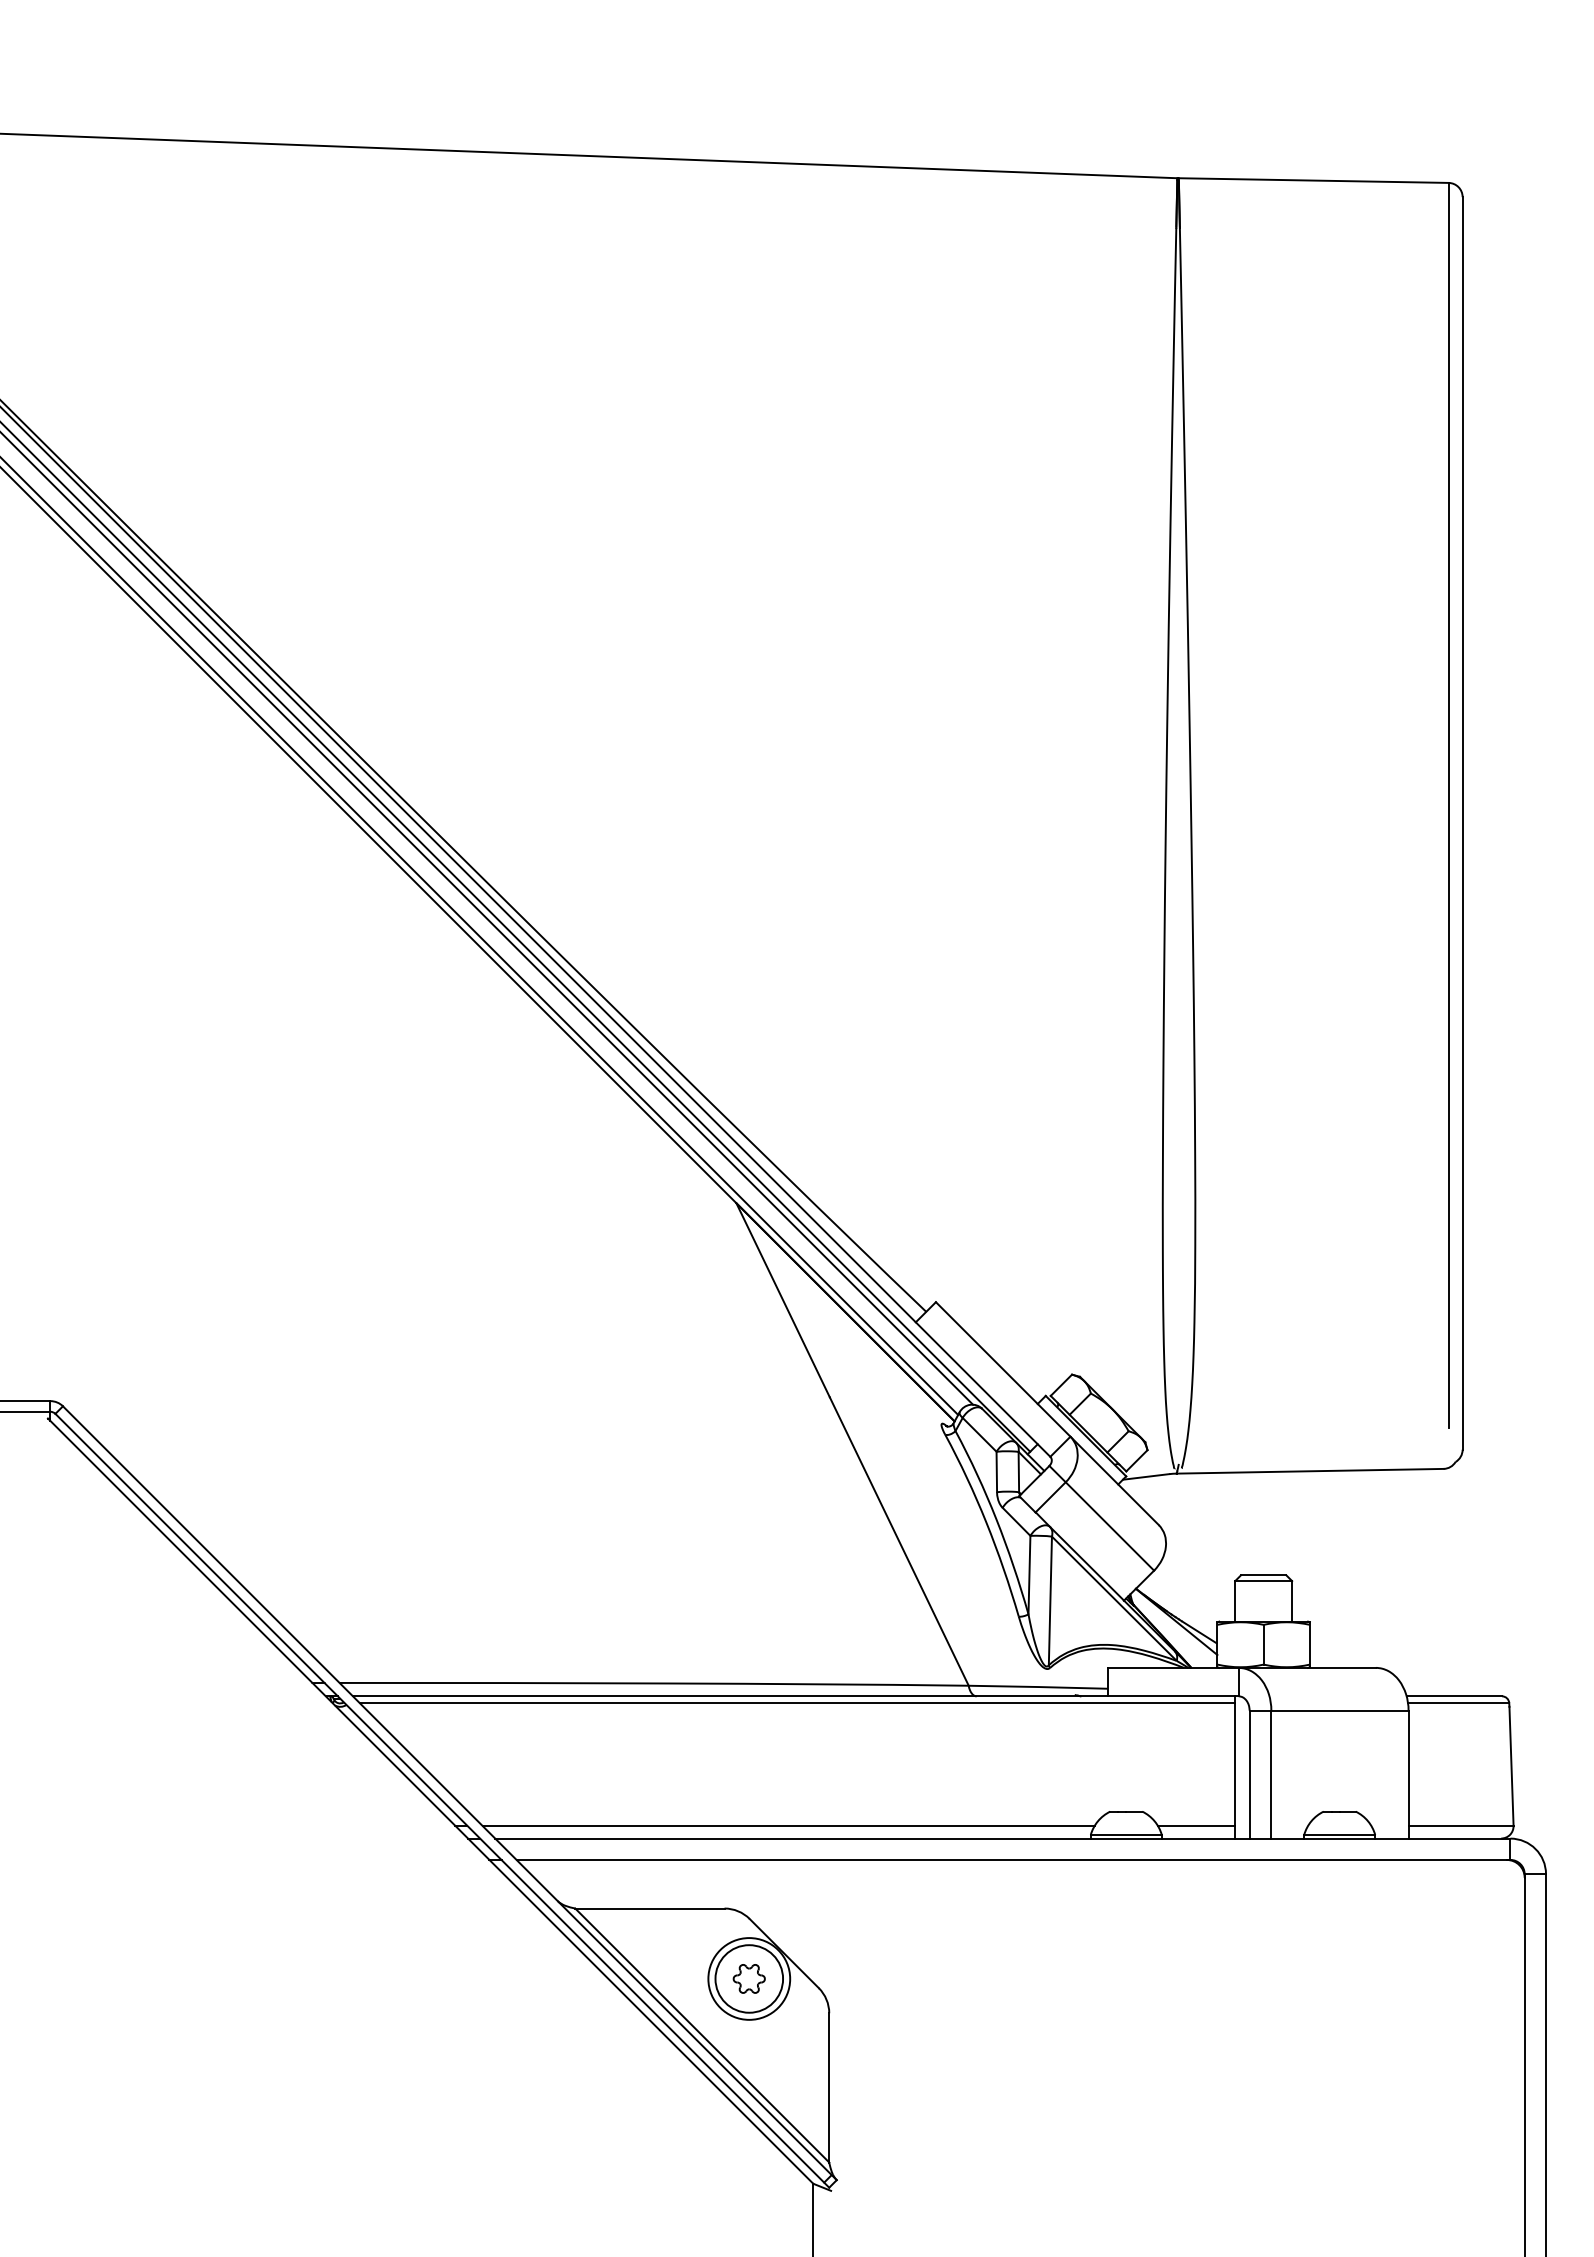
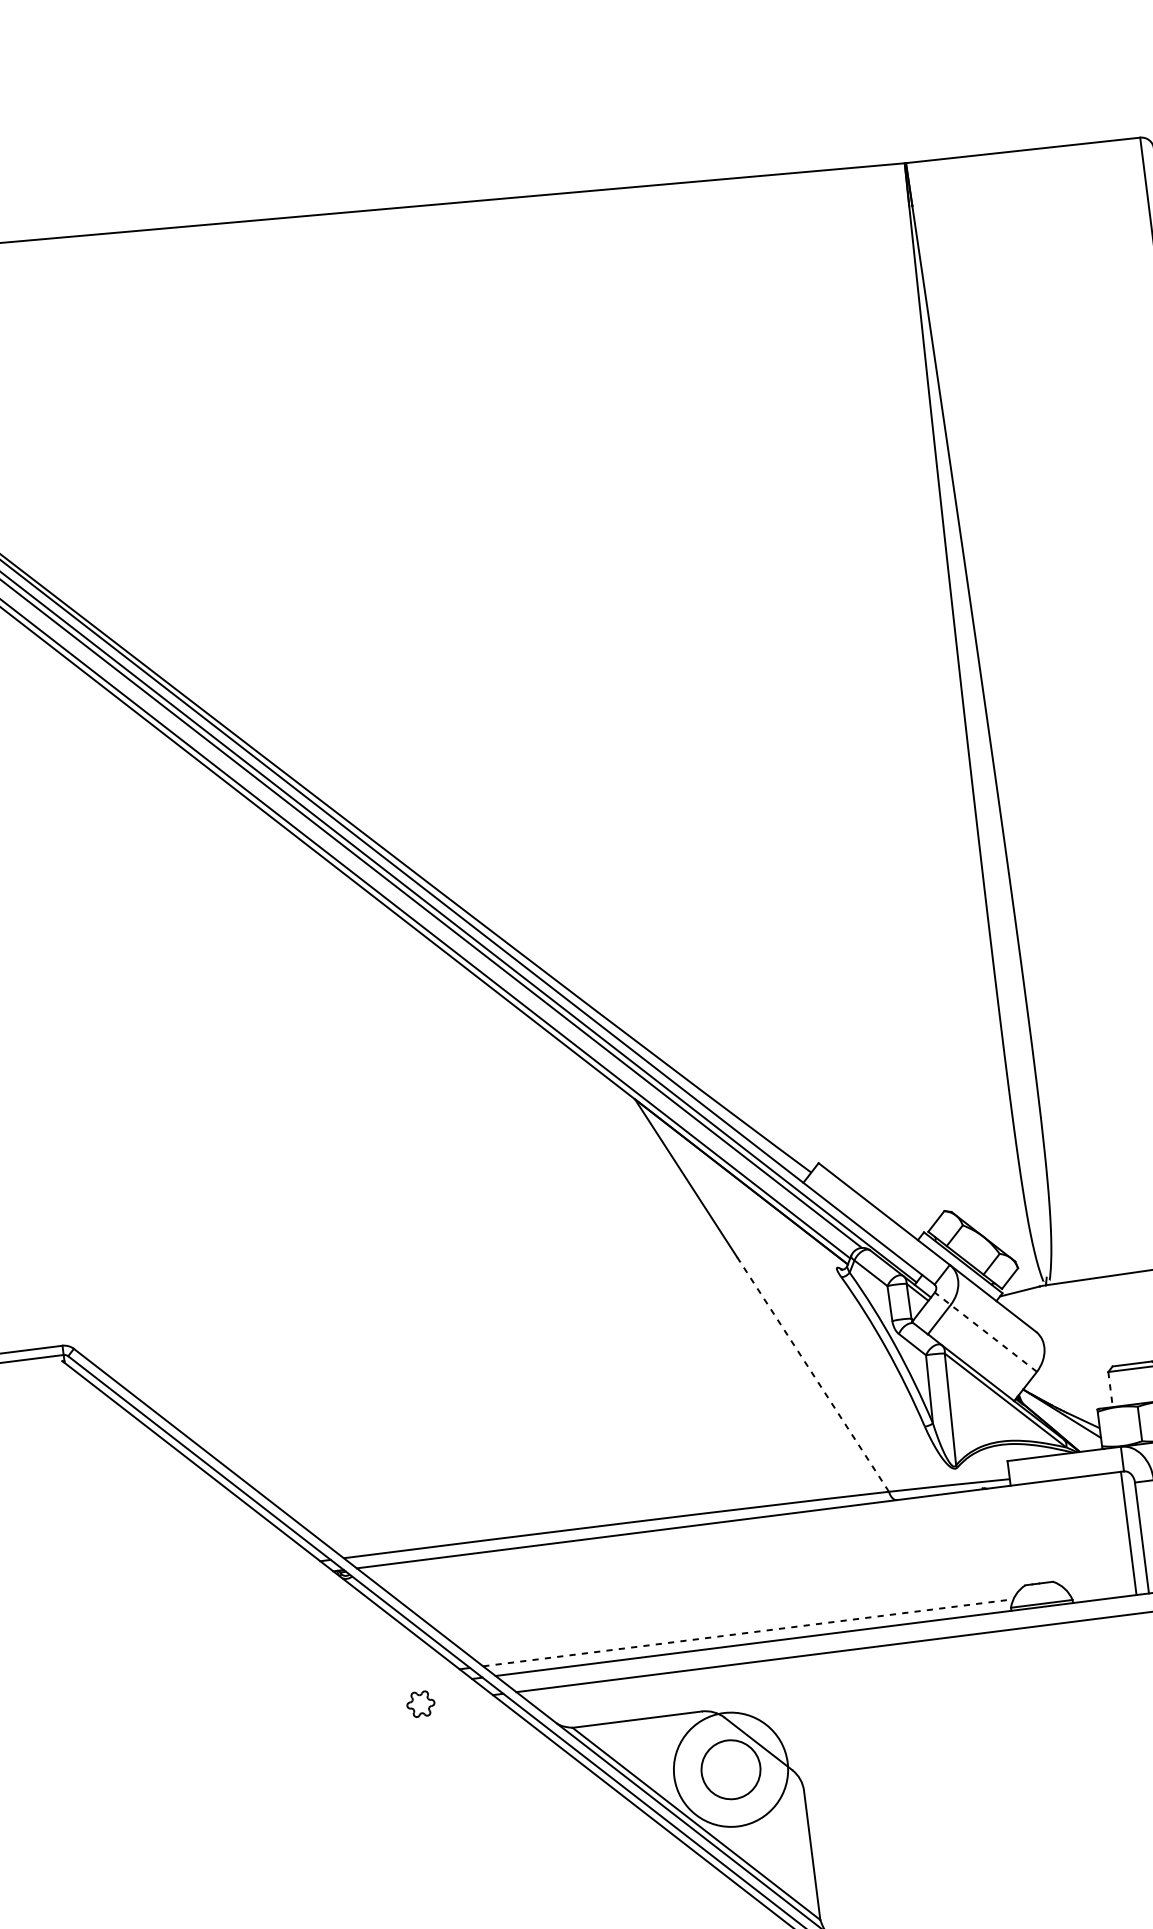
line: (1101, 1517) -> (985, 1331), solid -> dashed
line: (899, 1541) -> (813, 1374), solid -> dashed
line: (1235, 1601) -> (1110, 1389), solid -> dashed
line: (797, 1703) -> (742, 1525), removed
line: (789, 1825) -> (749, 1632), solid -> dashed
line: (1196, 1825) -> (1101, 1587), removed
part: (748, 1978) -> (420, 1703), moved
circle: (749, 1978) -> (731, 1769), size x1.6

